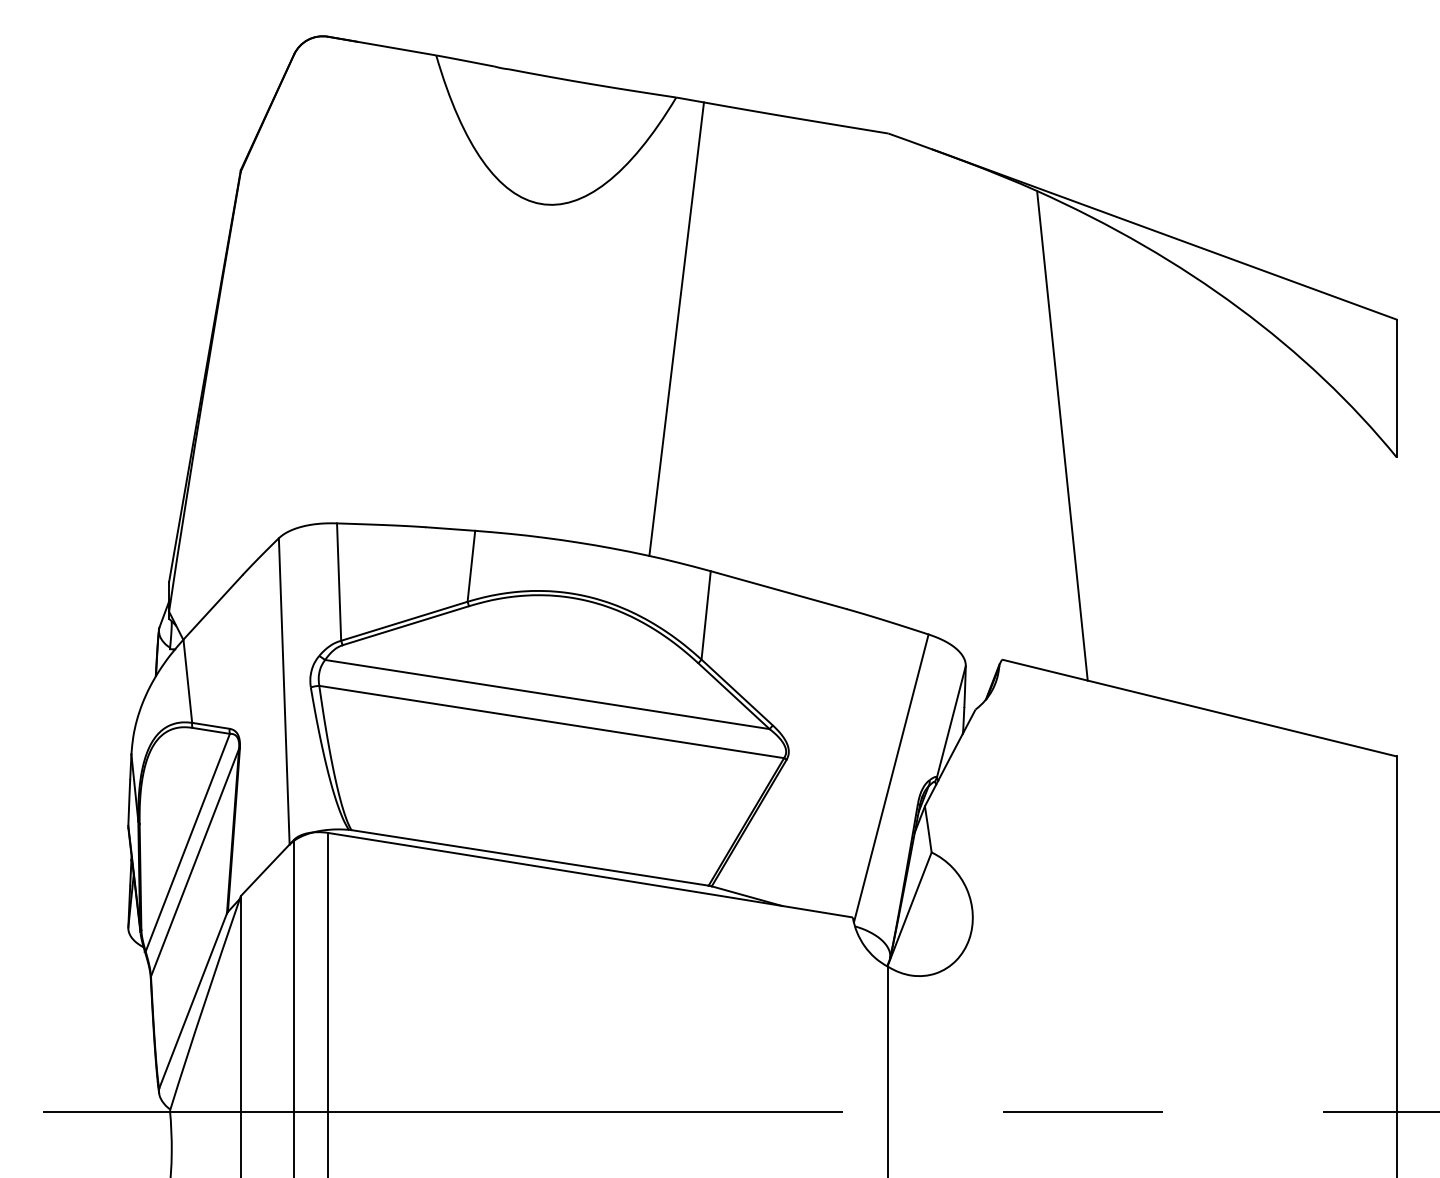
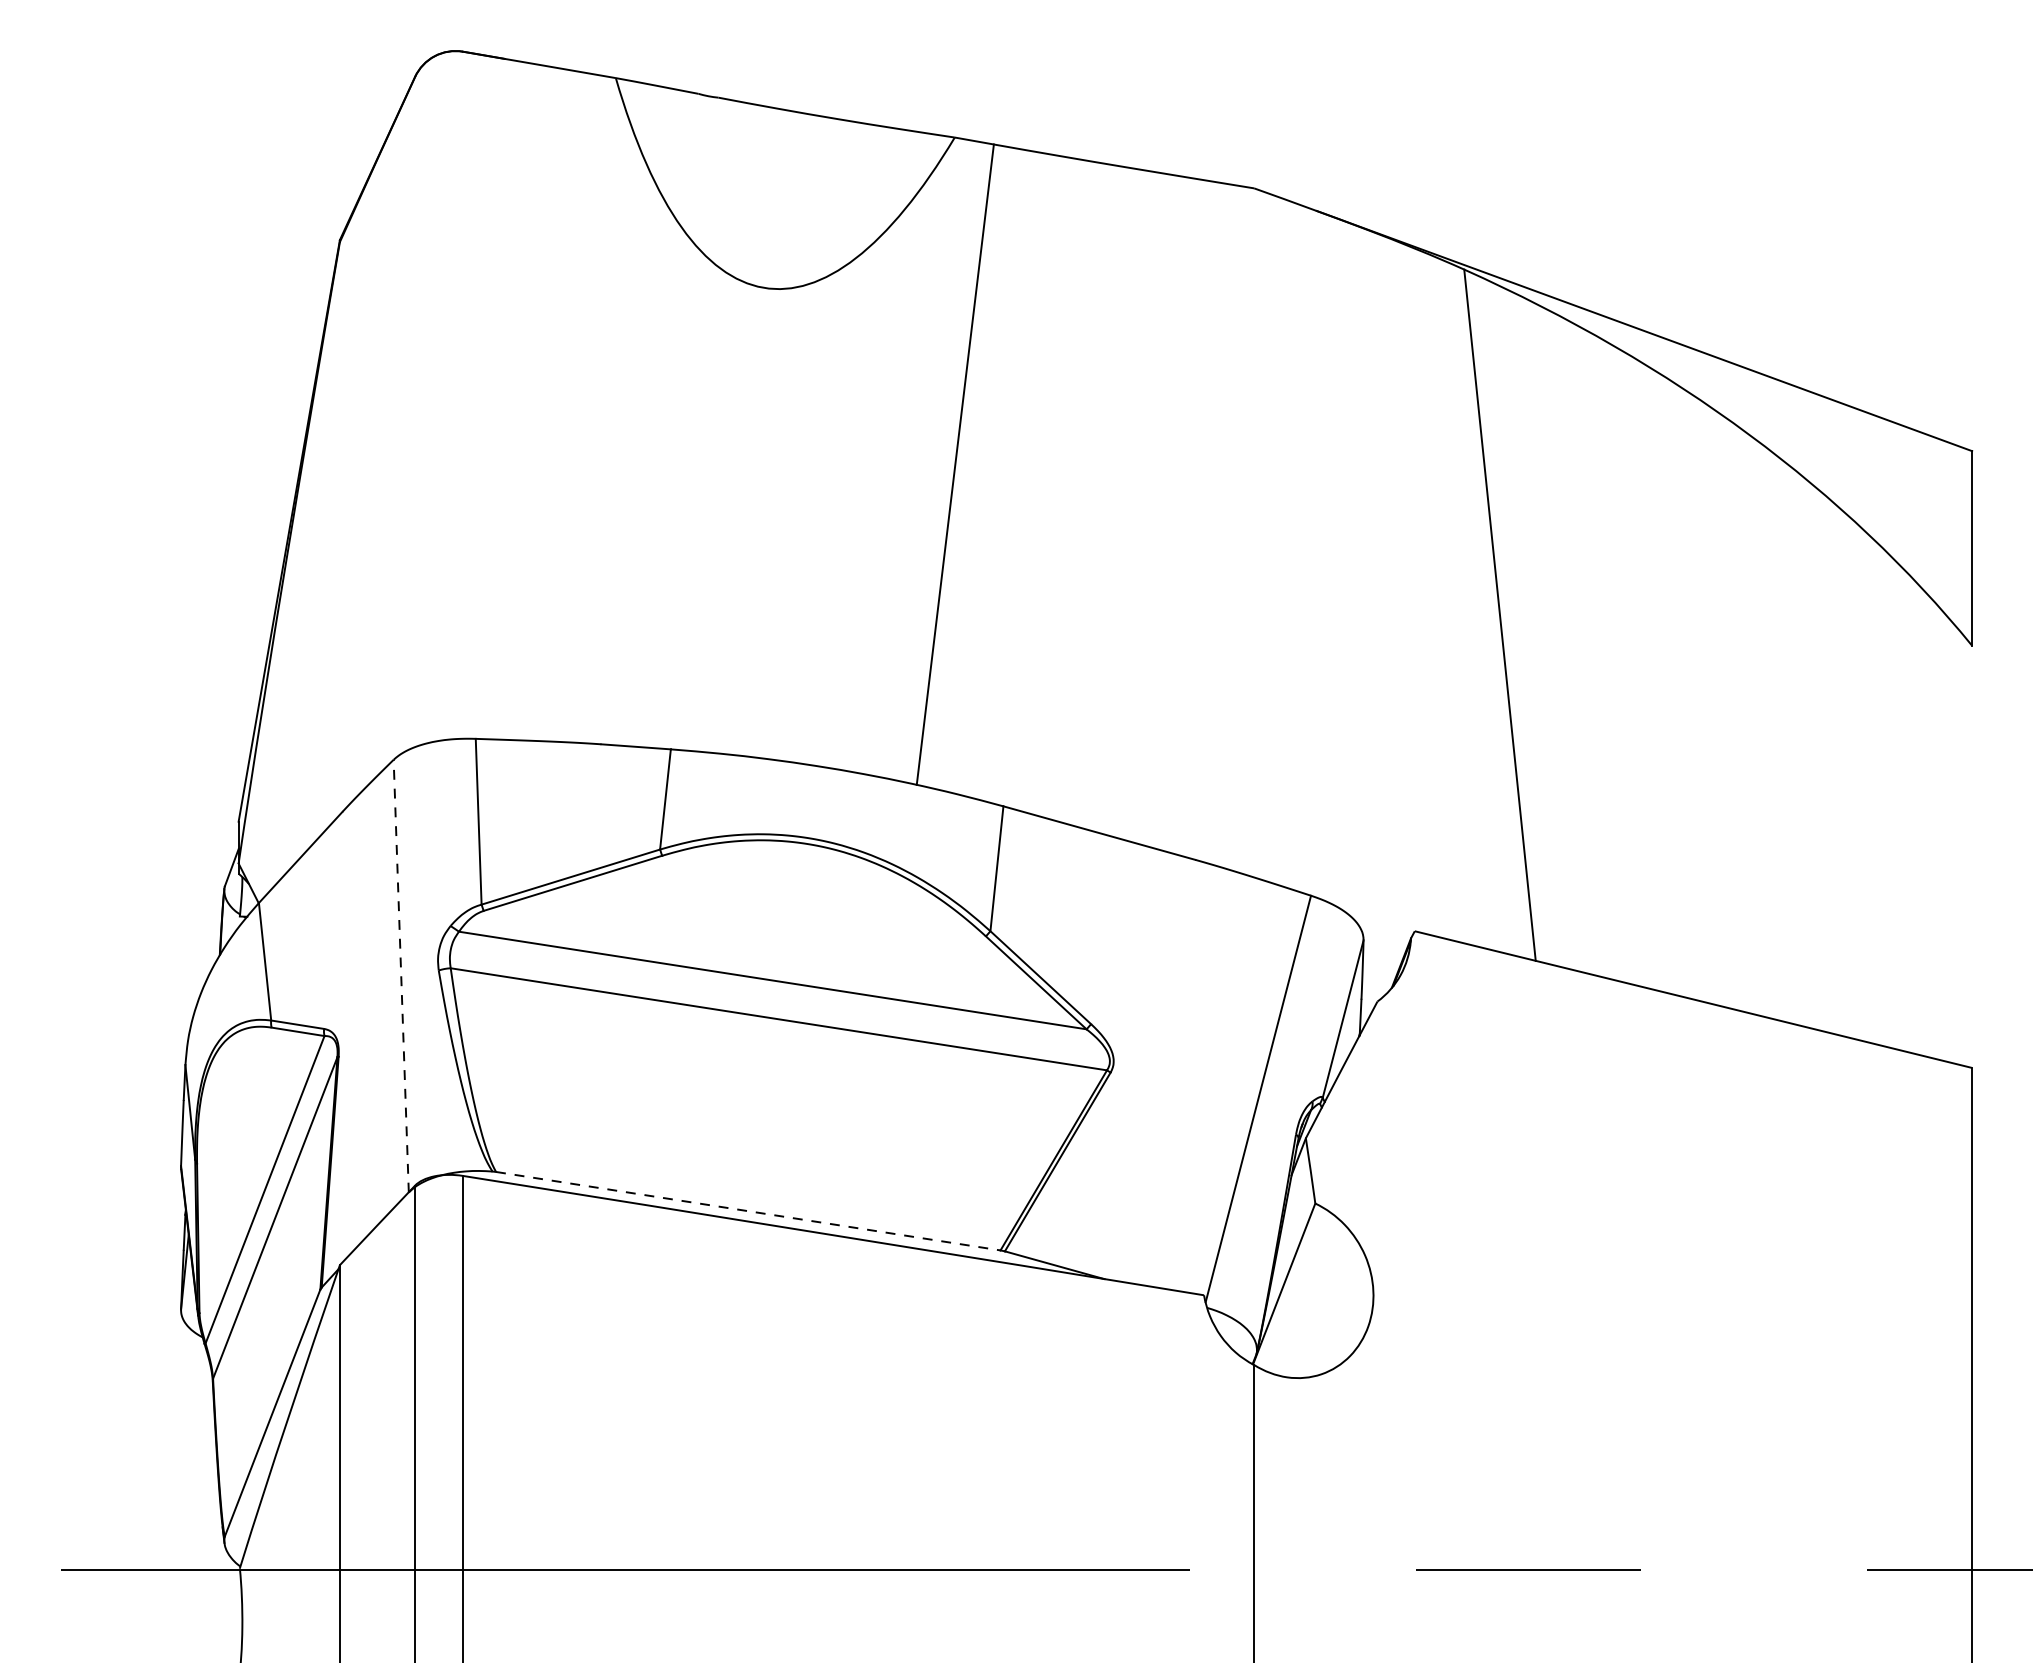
line: (284, 690) -> (401, 974), solid -> dashed
line: (530, 857) -> (748, 1210), solid -> dashed

